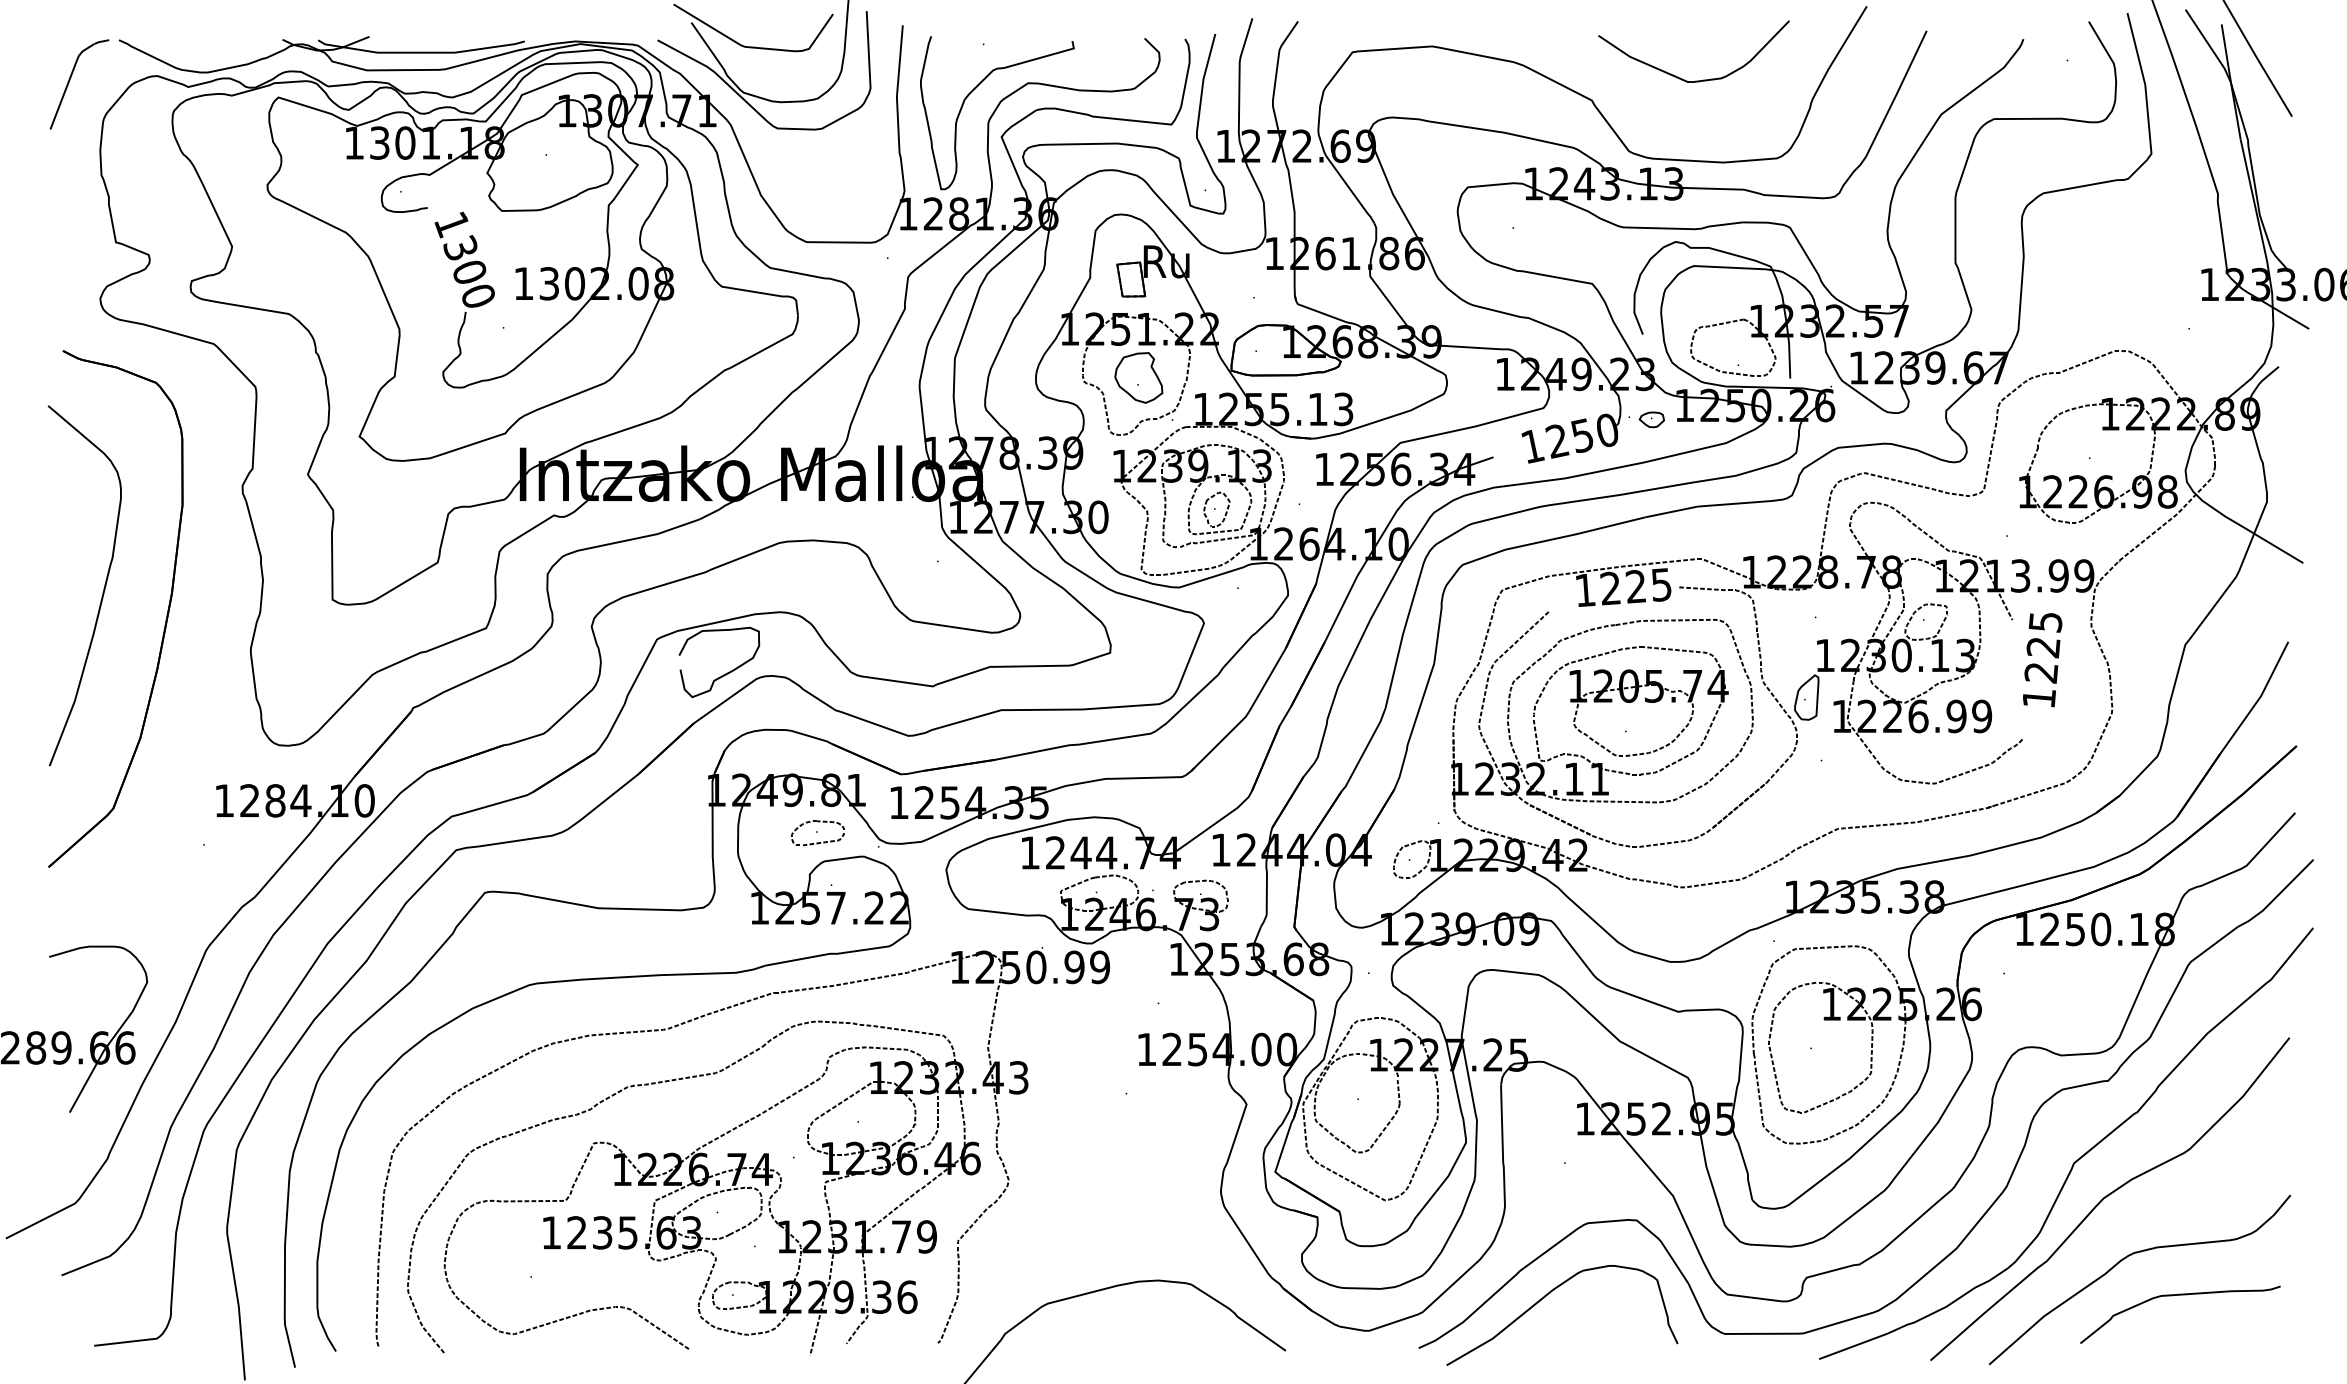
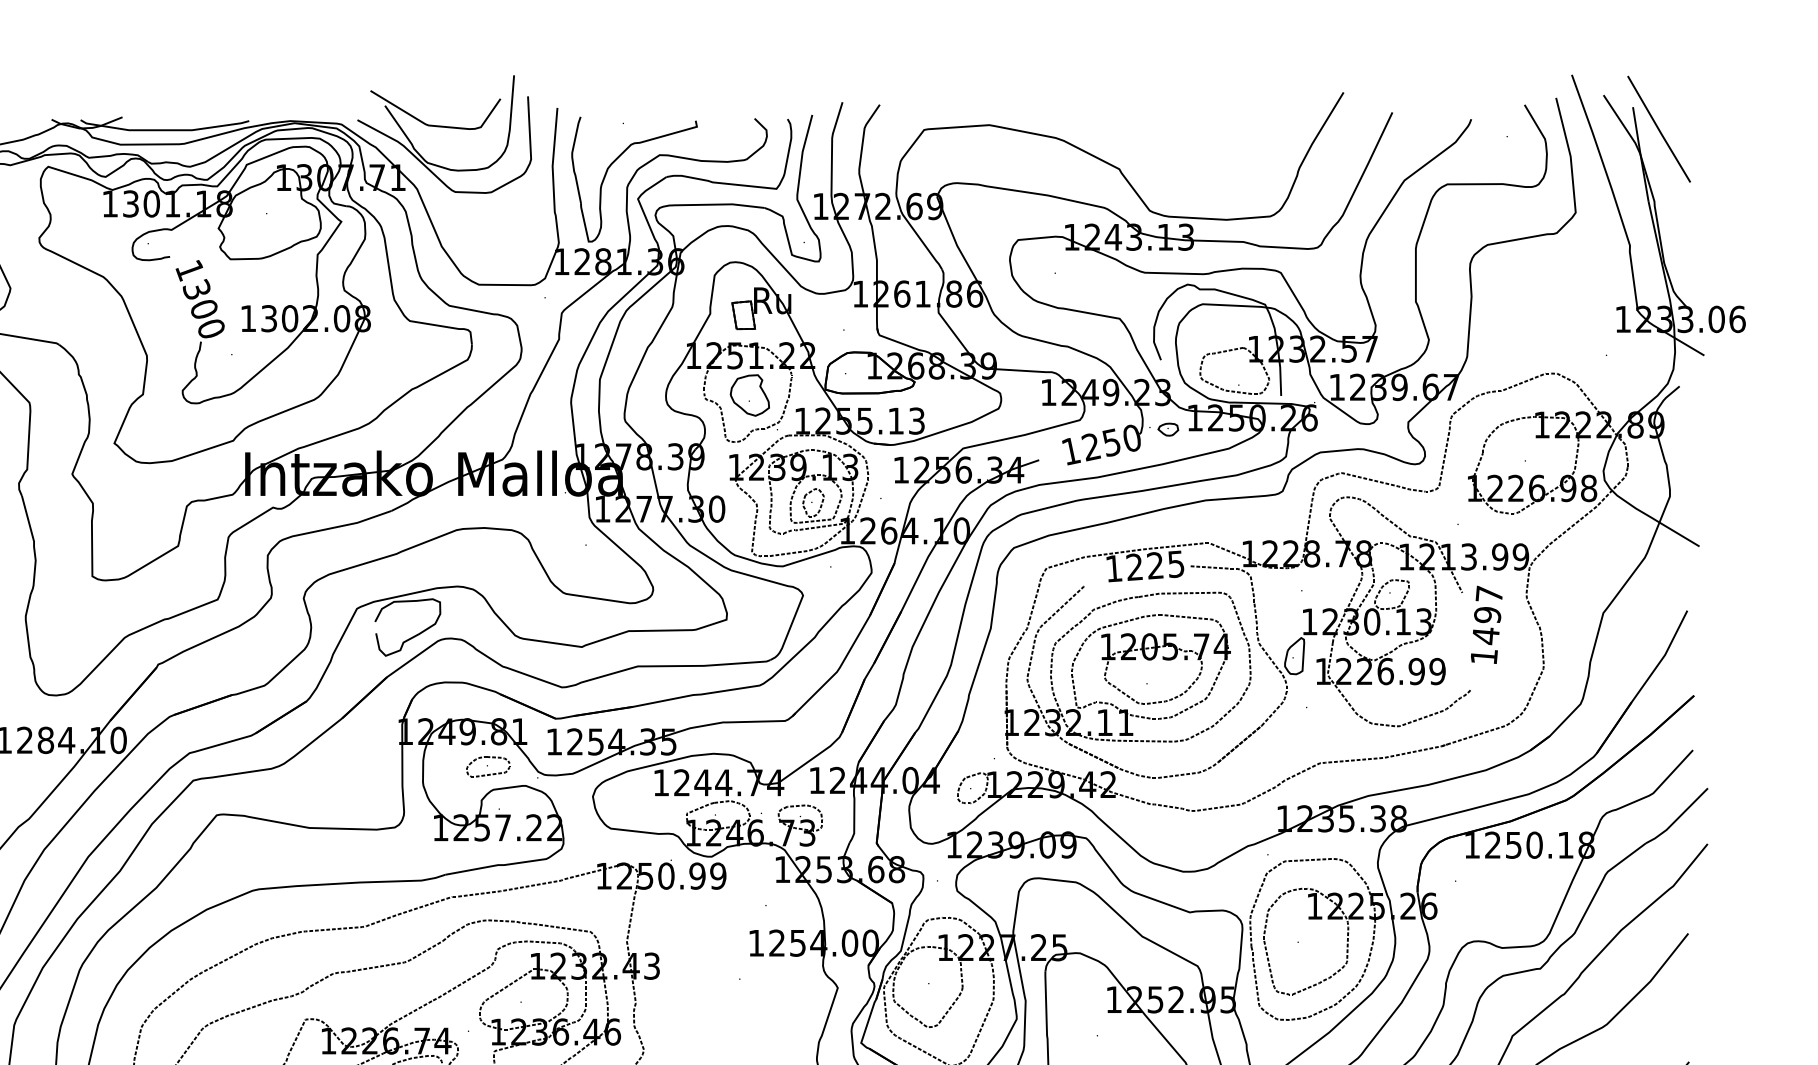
curve: (1680, 77) -> (1191, 150), removed
text: (2043, 647) -> (1487, 615), 1225 -> 1497

